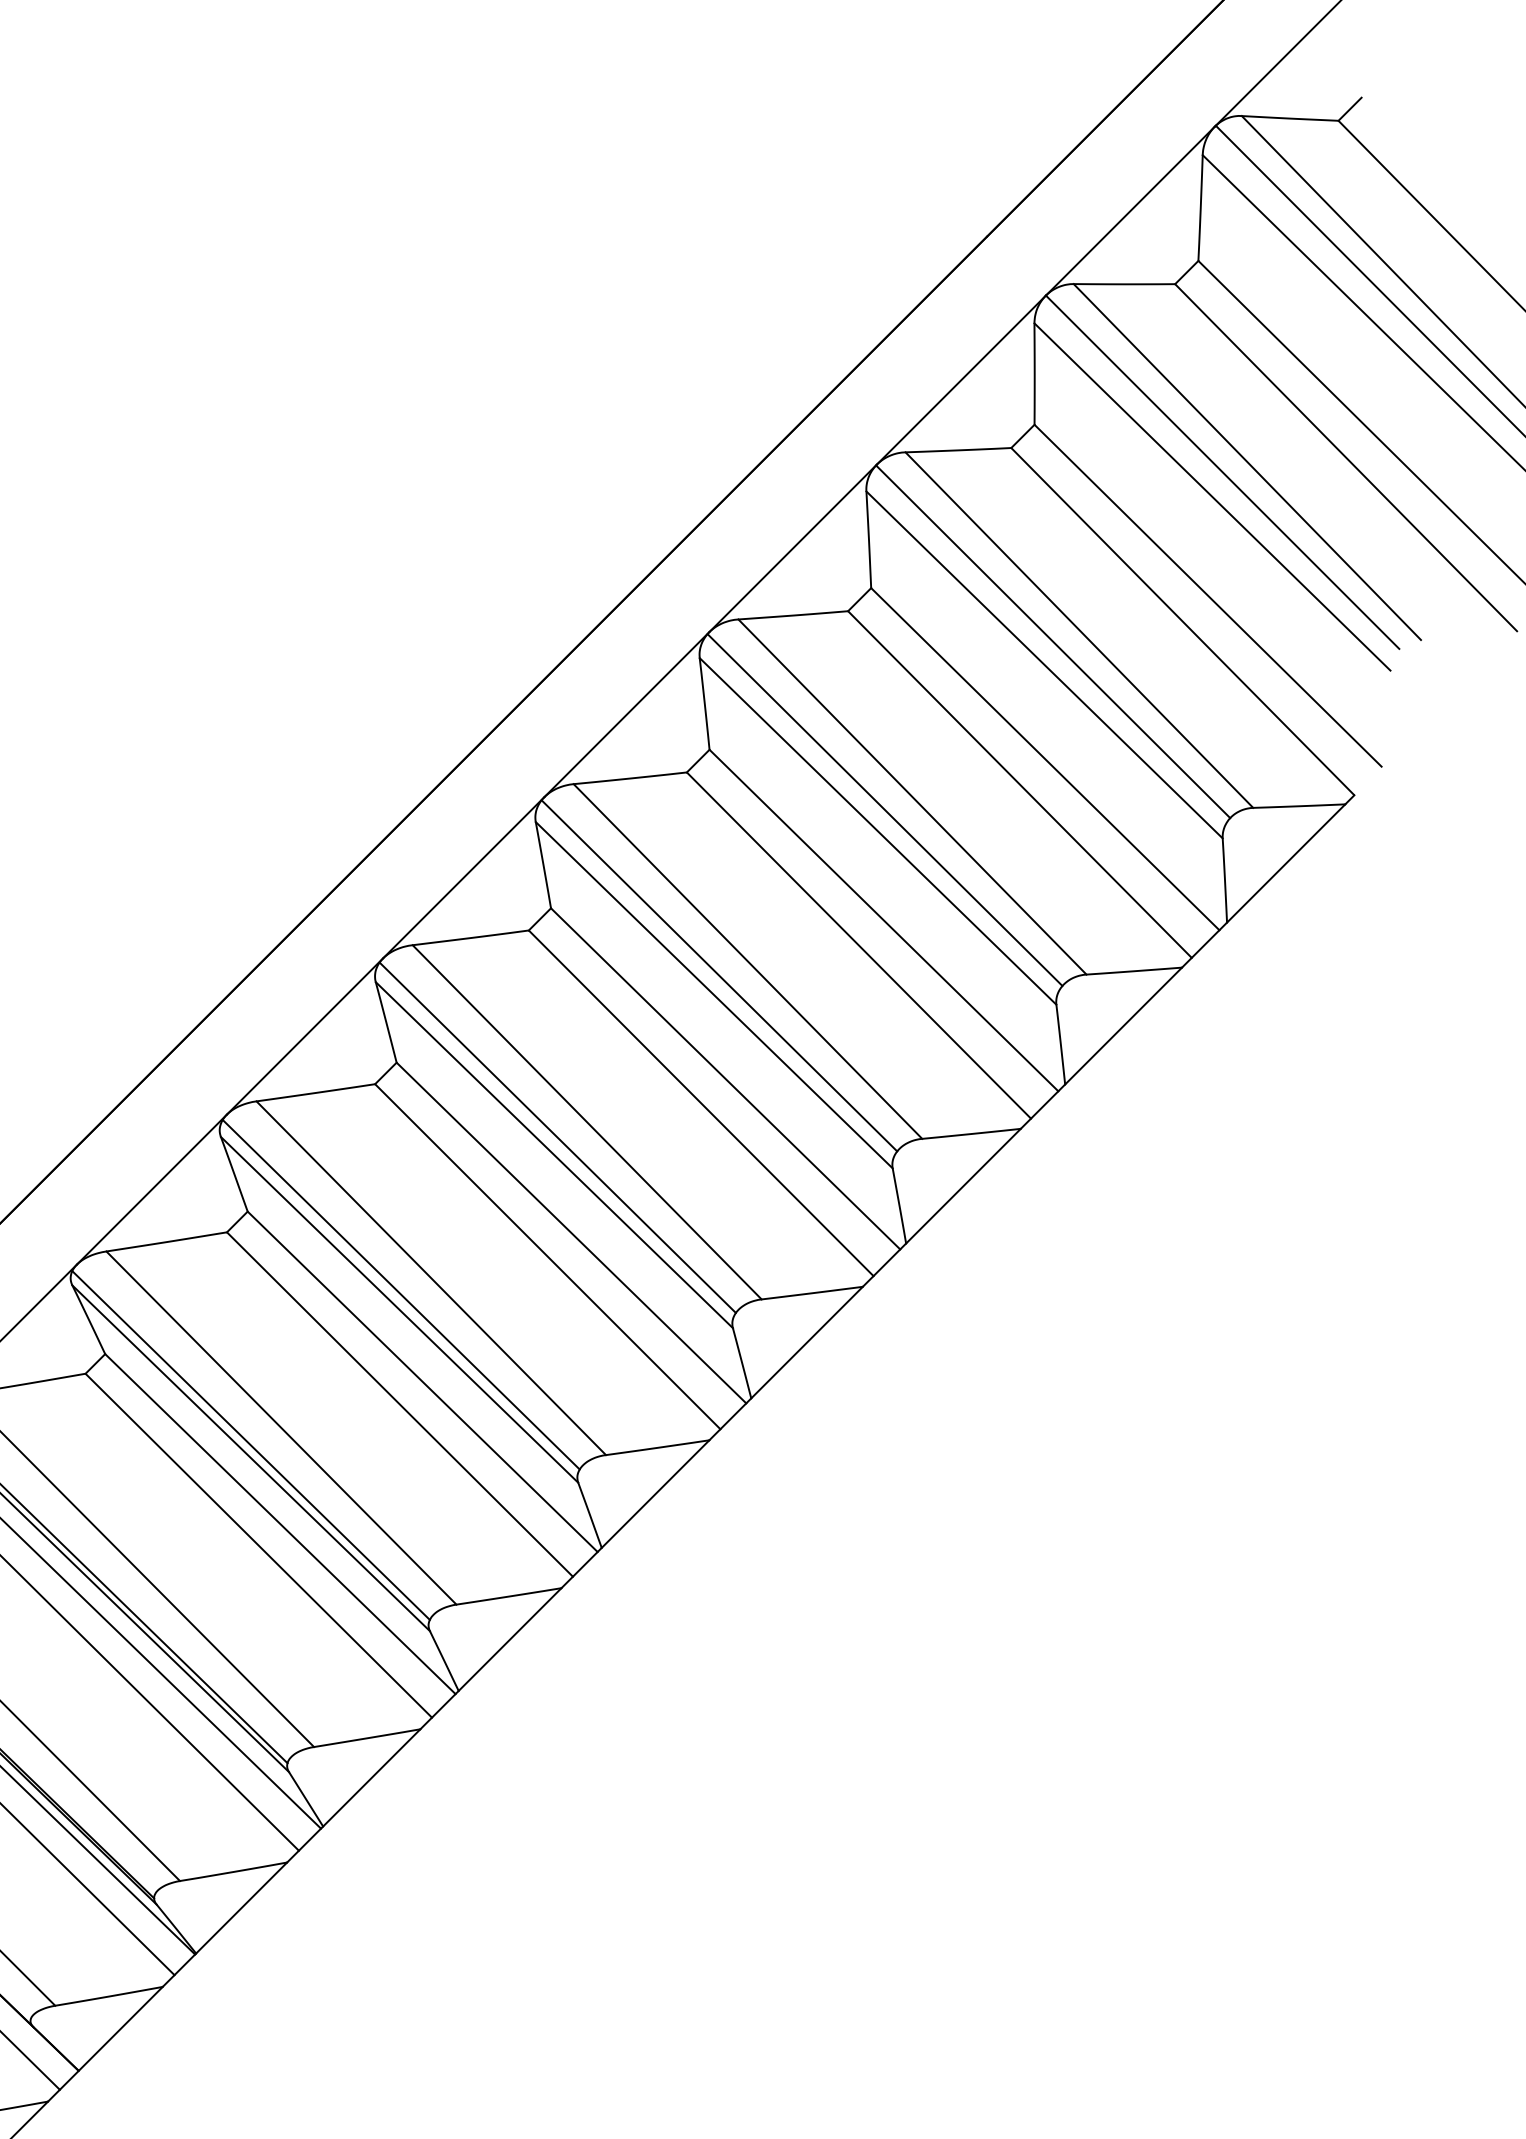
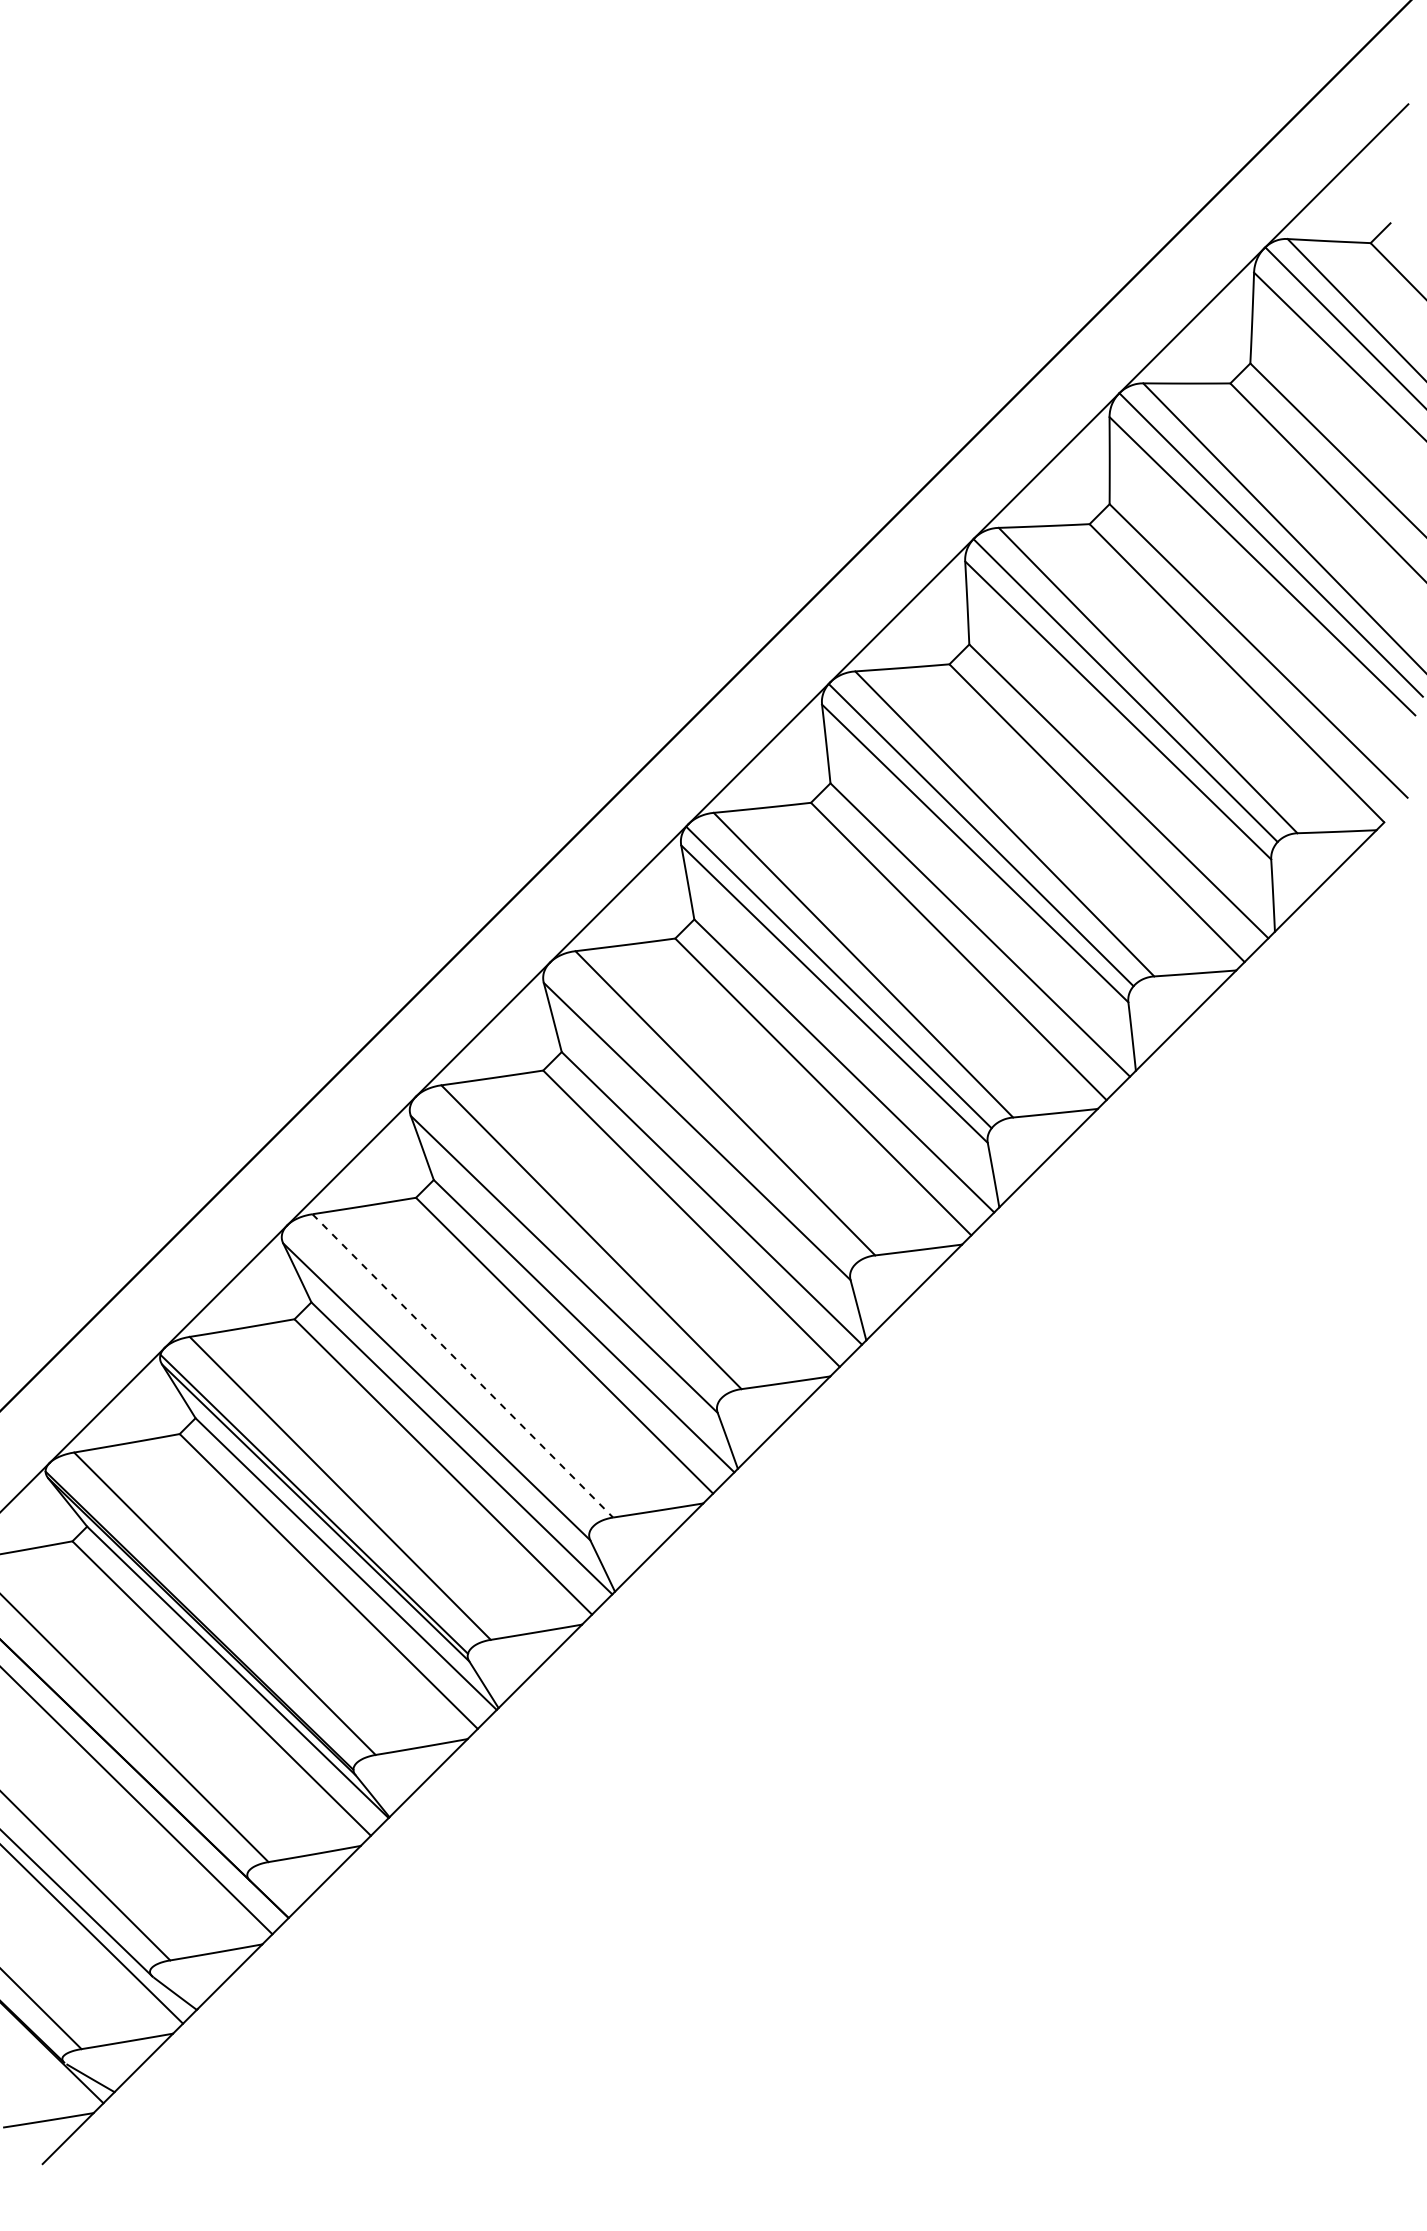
line: (558, 1137) -> (700, 1116), removed
line: (401, 1294) -> (565, 1251), removed
line: (281, 1427) -> (462, 1365), solid -> dashed
line: (250, 1445) -> (436, 1380), removed

